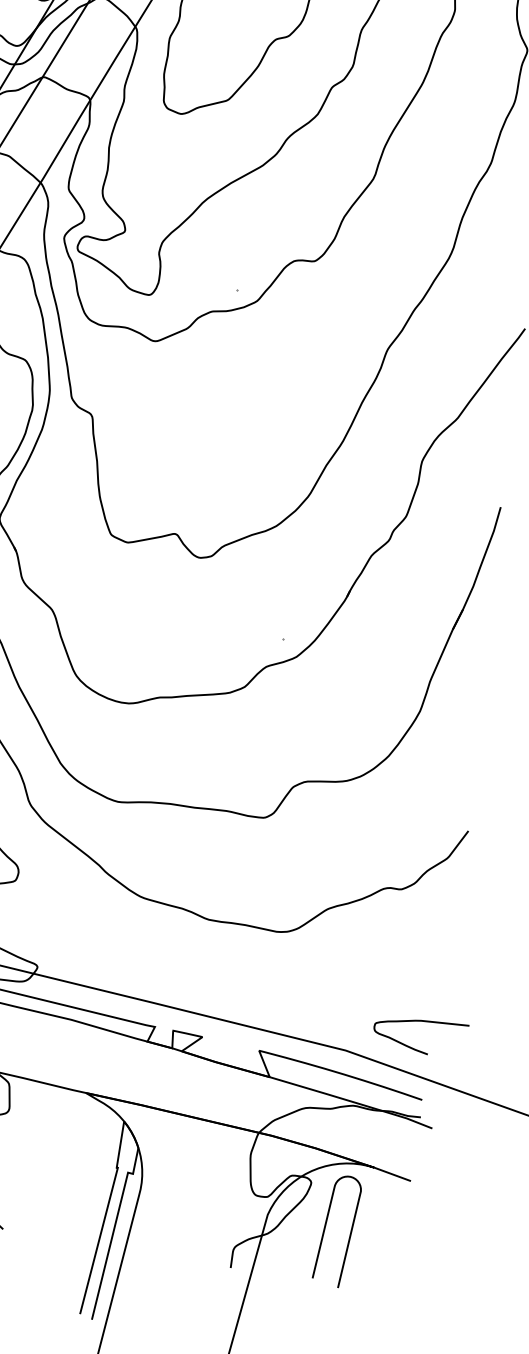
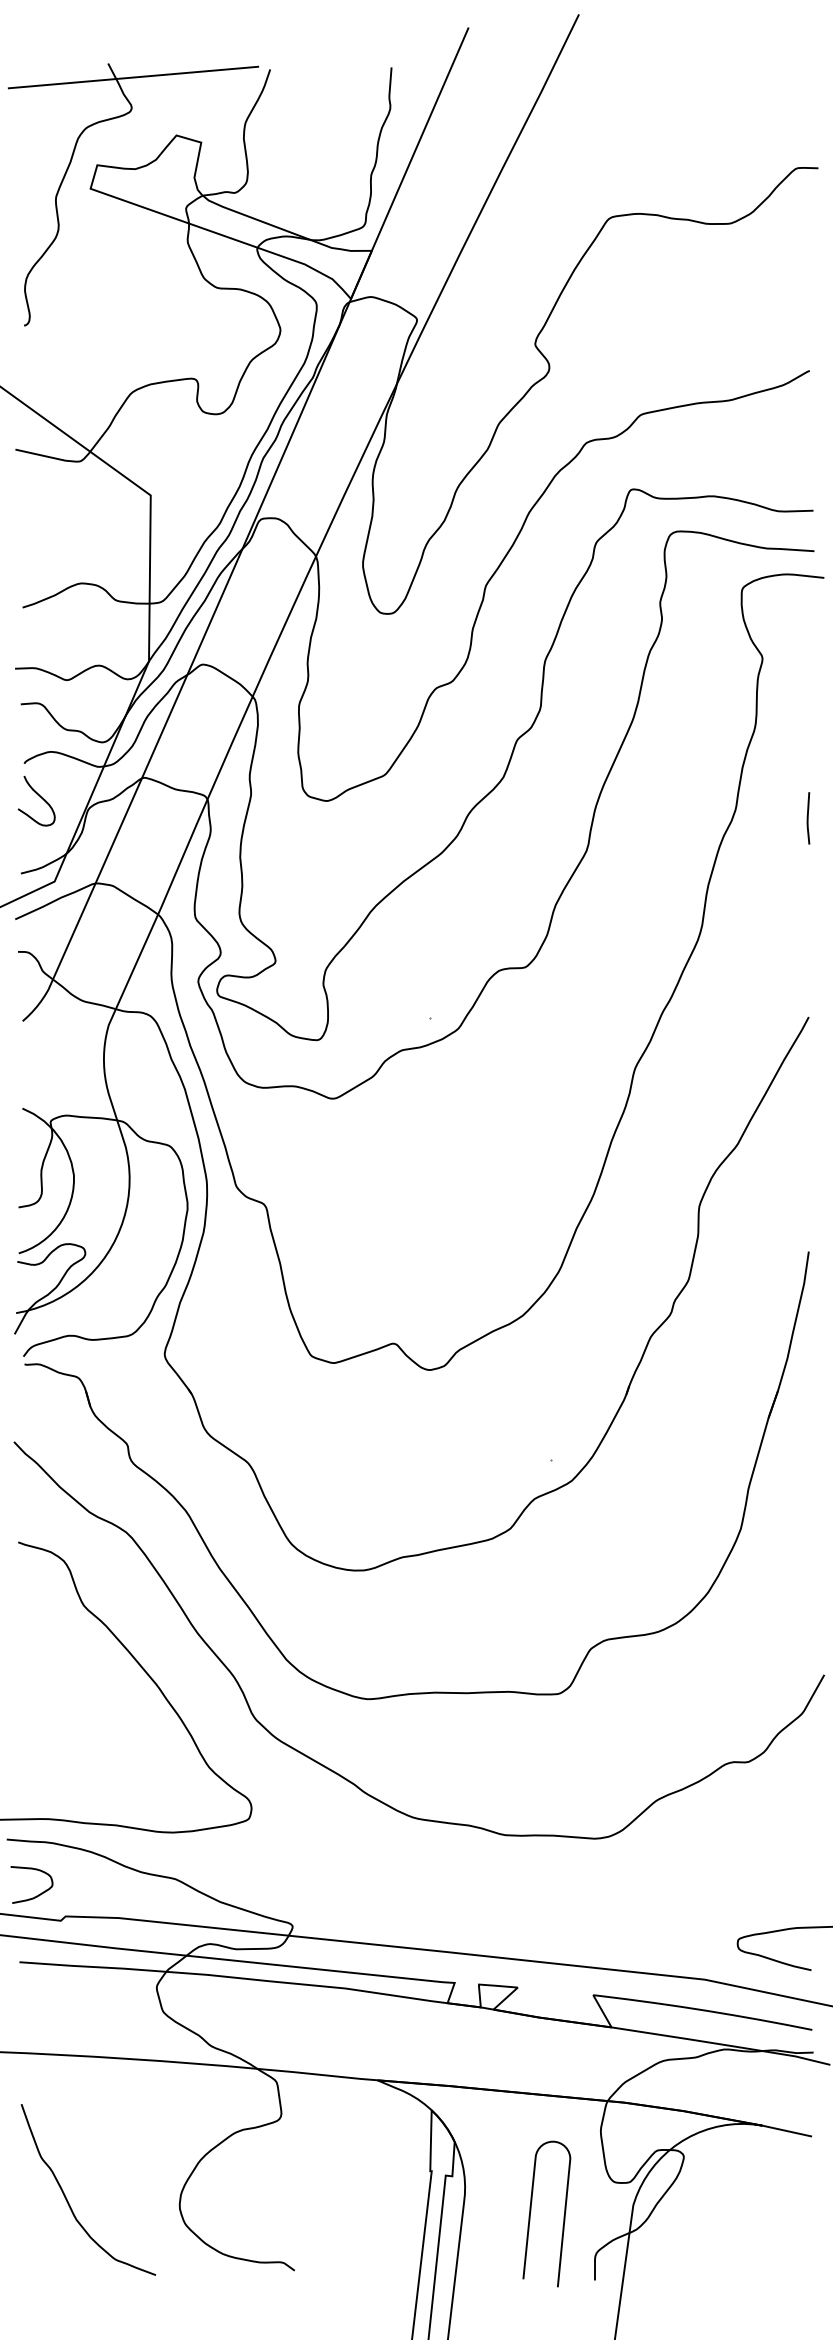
curve: (325, 1227) -> (531, 2211), moved

